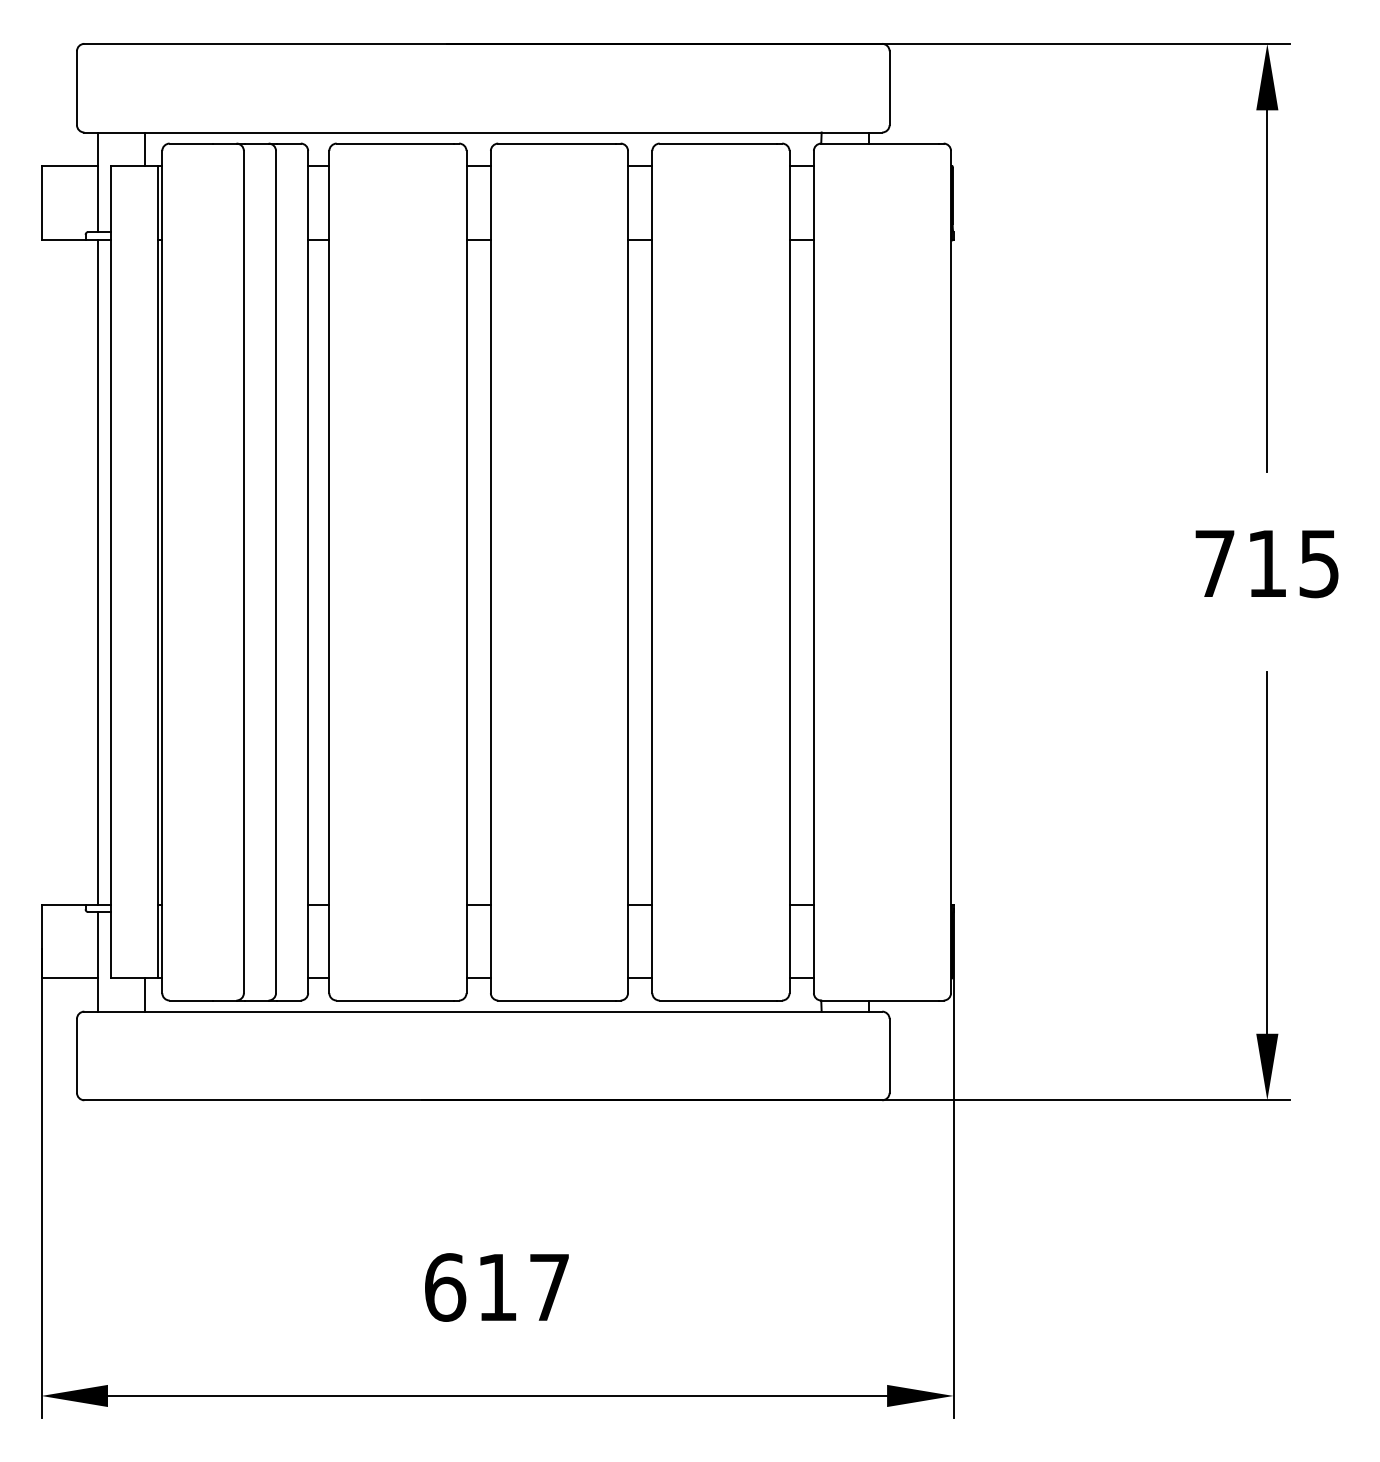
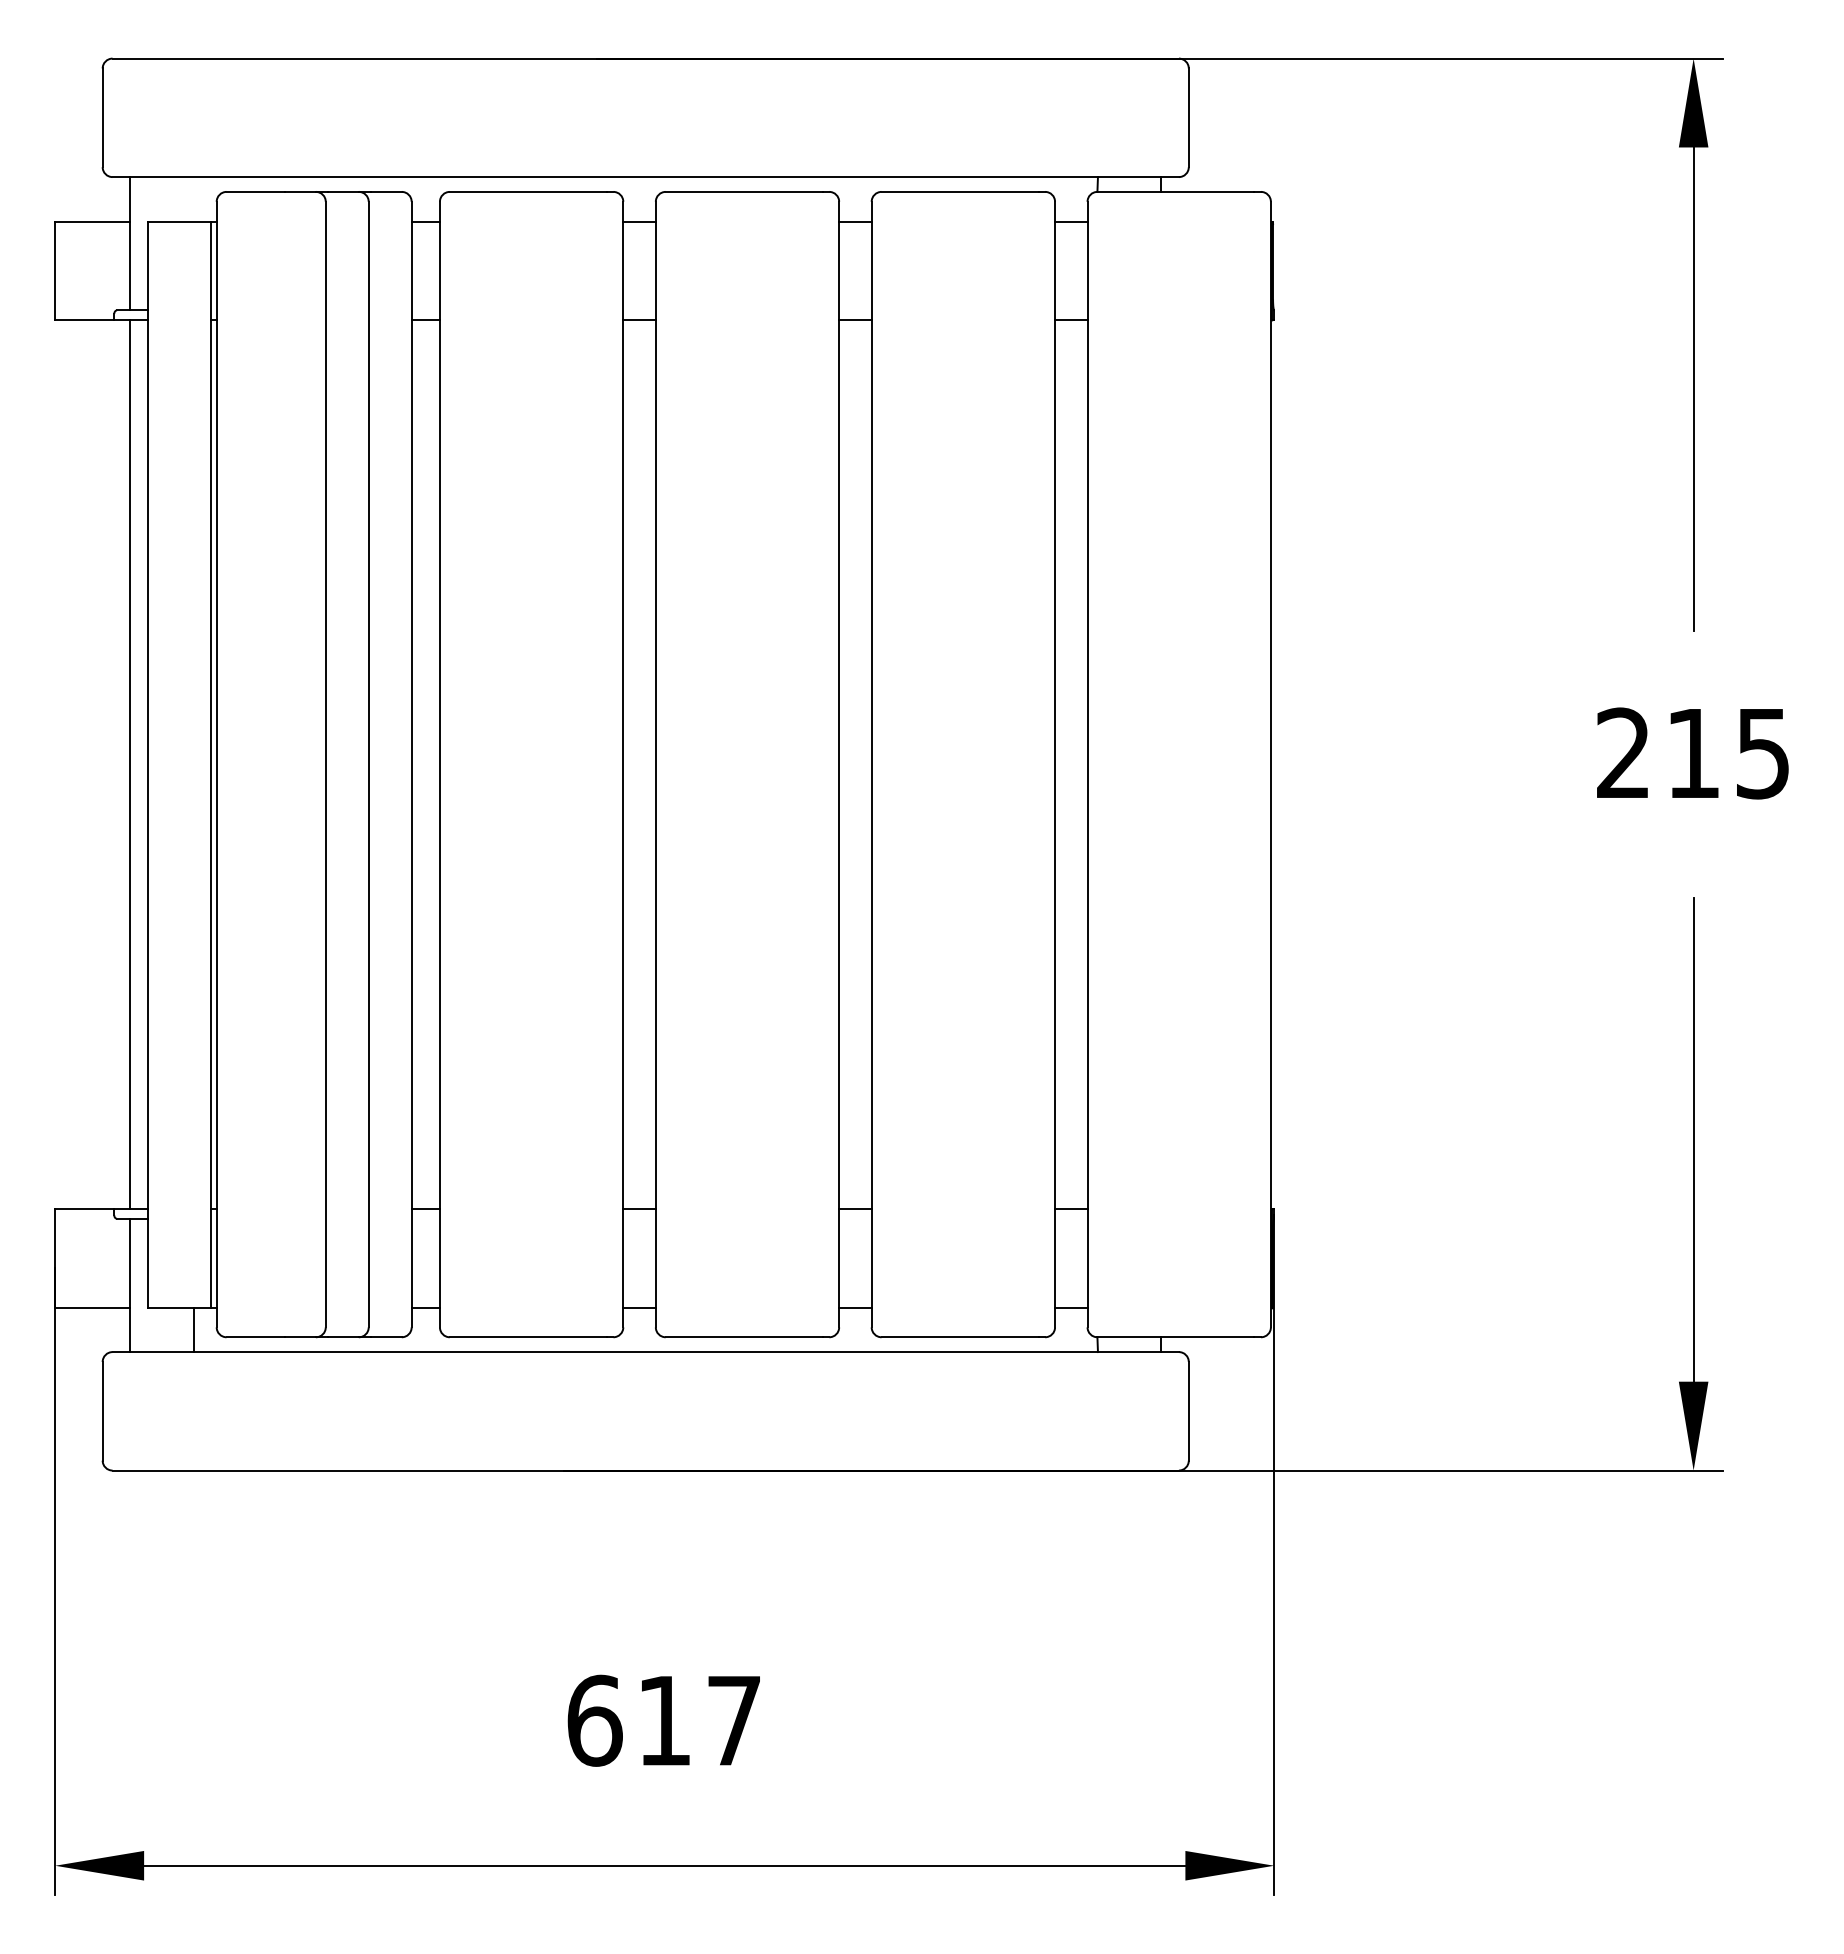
line: (144, 149) -> (193, 199), removed
text: (1214, 563) -> (1623, 752), 715 -> 215

